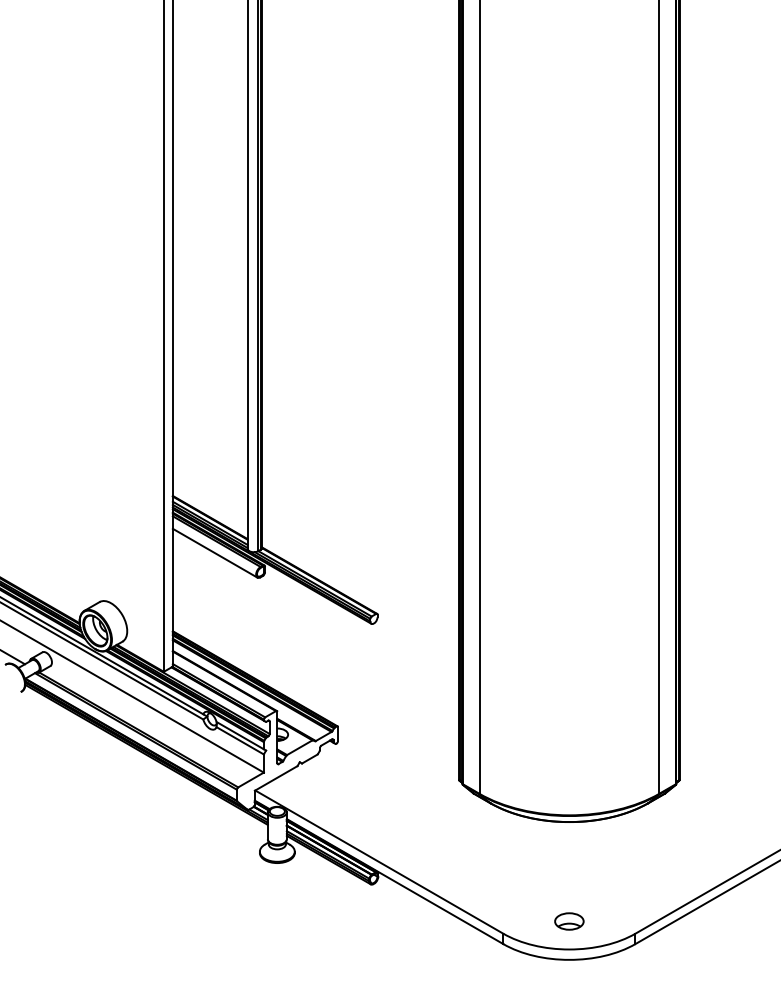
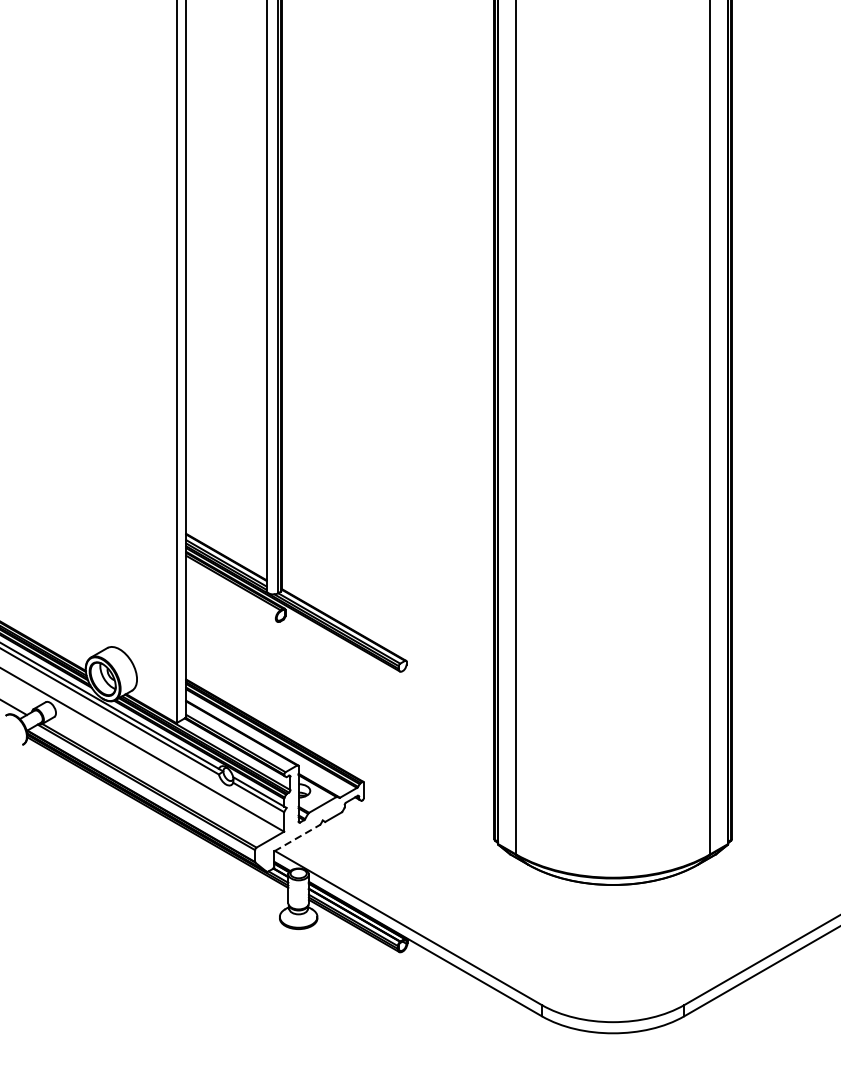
line: (214, 552) -> (231, 594), removed
line: (276, 778) -> (297, 838), solid -> dashed
part: (569, 921) -> (613, 992), removed

